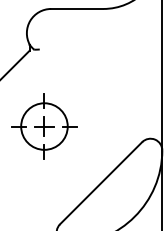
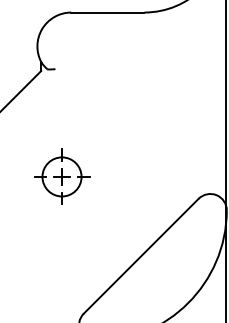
part: (44, 126) -> (62, 176), size x0.6

